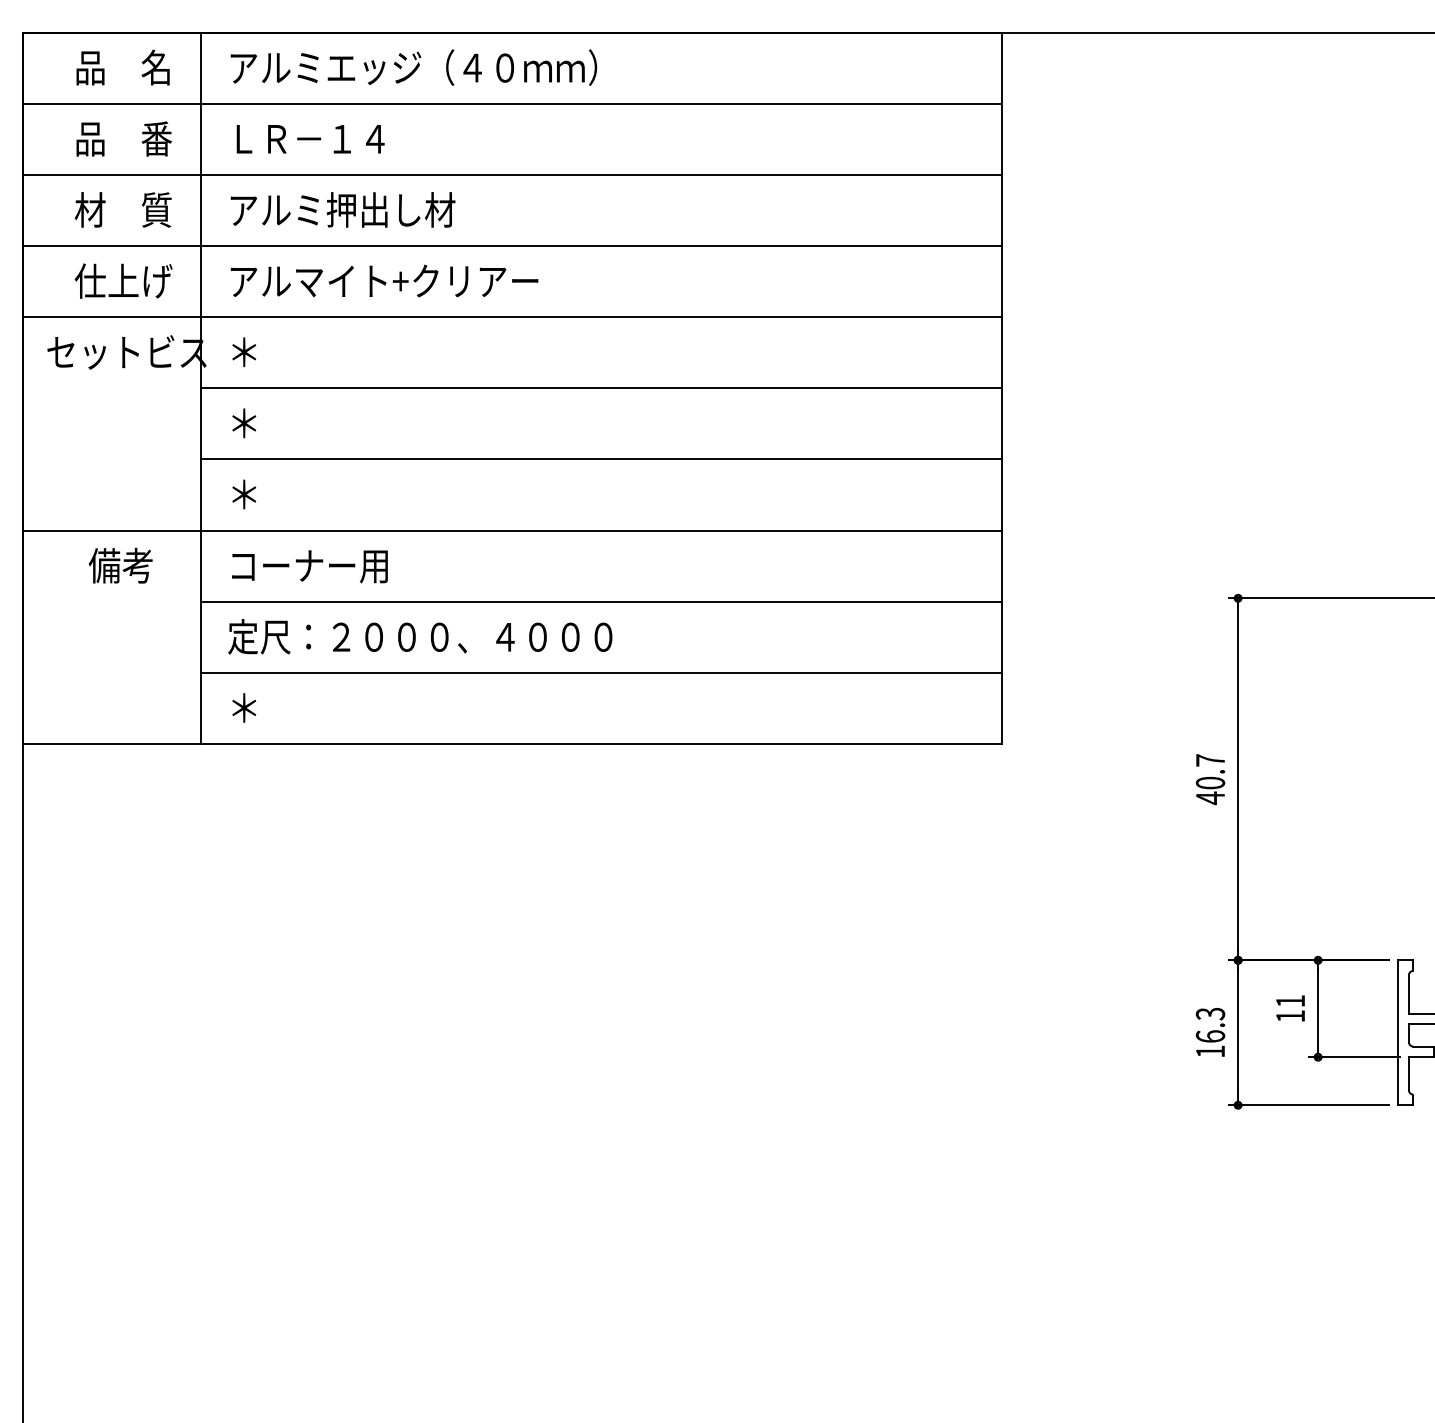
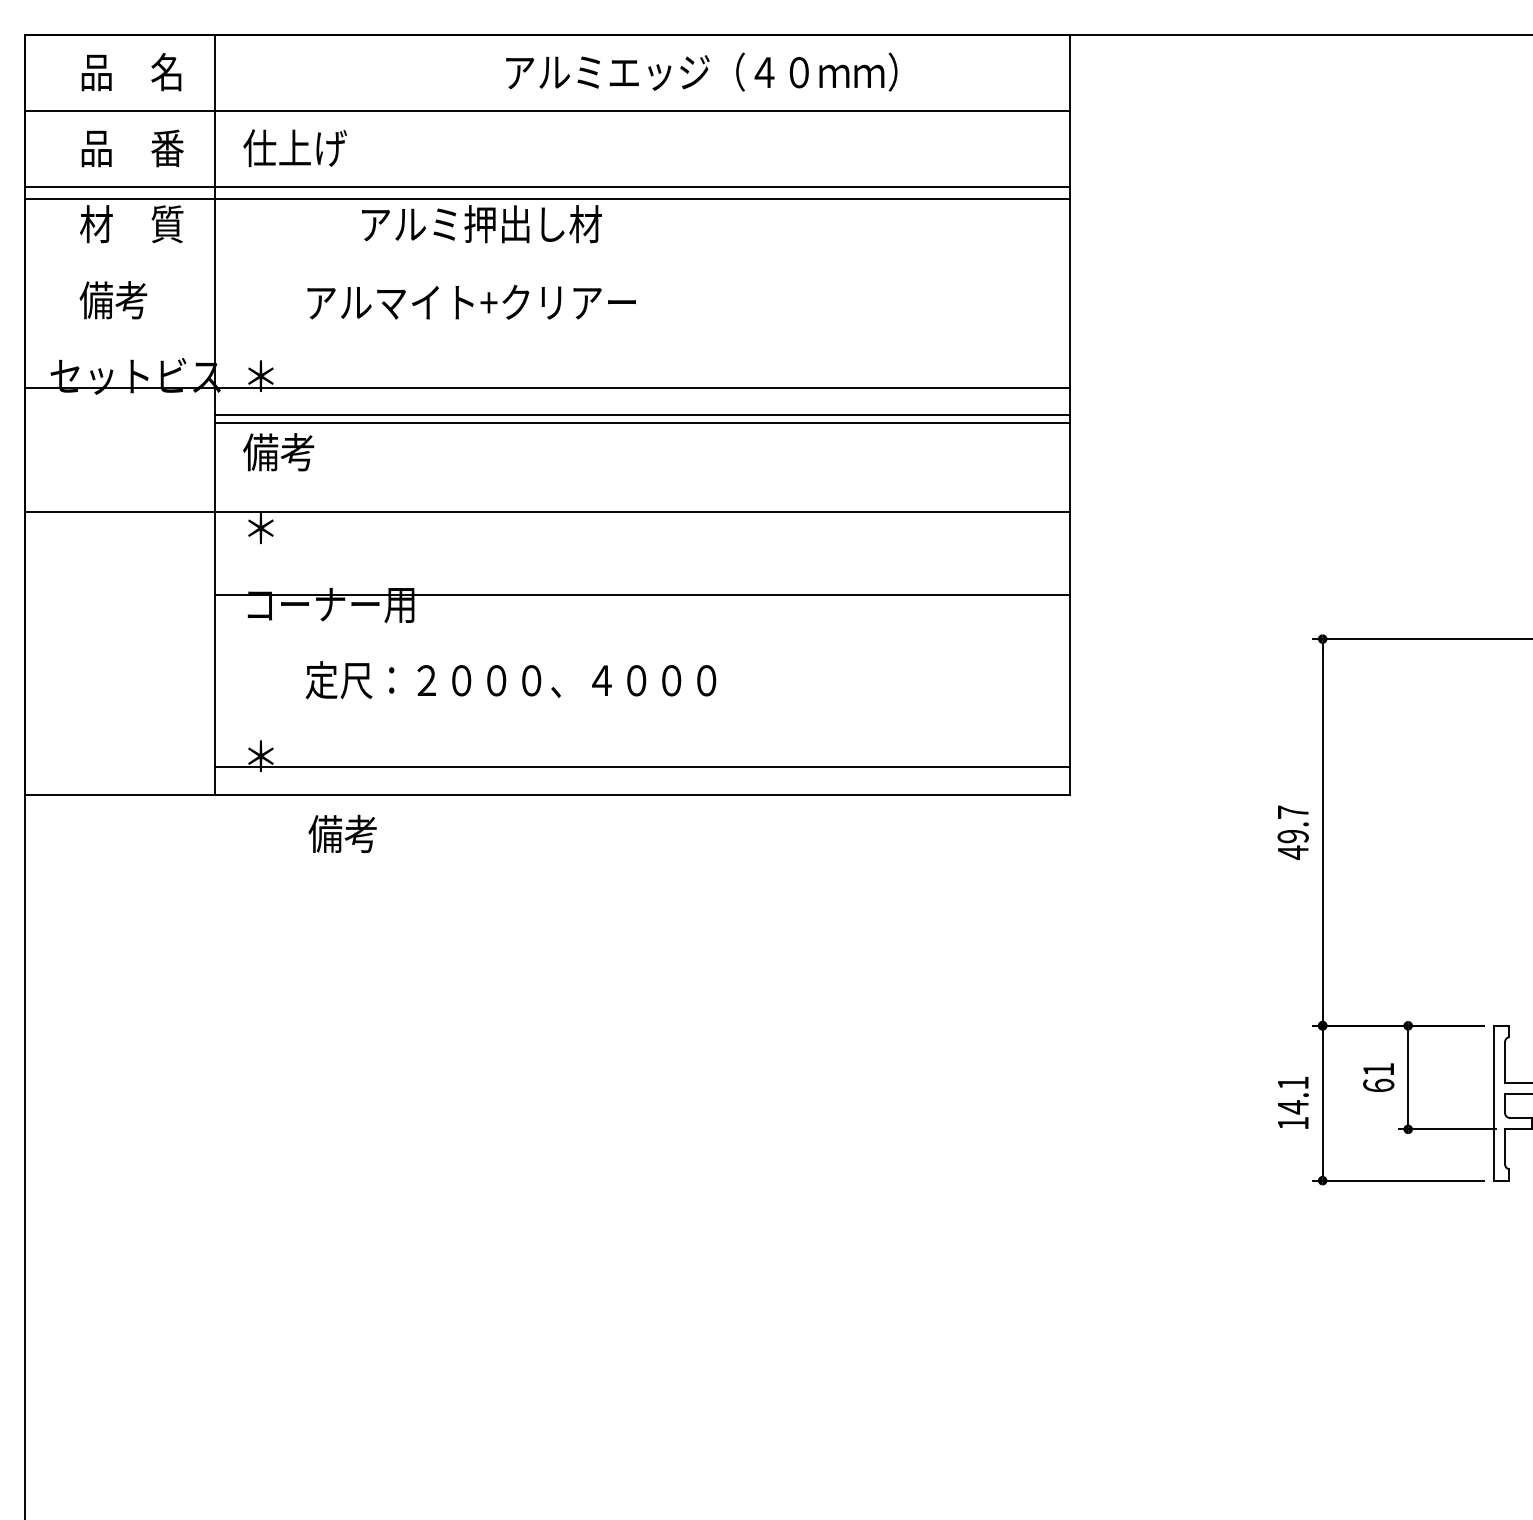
text: (413, 67) -> (701, 72), moved
text: (305, 138) -> (326, 147), ＬＲ－１４ -> 仕上げ
text: (342, 209) -> (481, 223), moved
line: (512, 246) -> (547, 199), moved
text: (123, 280) -> (131, 299), 仕上げ -> 備考
text: (384, 280) -> (471, 301), moved
line: (512, 317) -> (547, 388), moved
text: (260, 423) -> (278, 452), ＊ -> 備考
line: (601, 459) -> (642, 423), moved
line: (512, 530) -> (547, 512), moved
text: (120, 565) -> (342, 833), moved
line: (601, 601) -> (642, 594), moved
text: (420, 636) -> (511, 679), moved
line: (601, 672) -> (642, 766), moved
text: (1210, 782) -> (1293, 835), 40.7 -> 49.7
text: (1290, 1016) -> (1378, 1085), 11 -> 61
text: (1210, 1025) -> (1293, 1095), 16.3 -> 14.1

